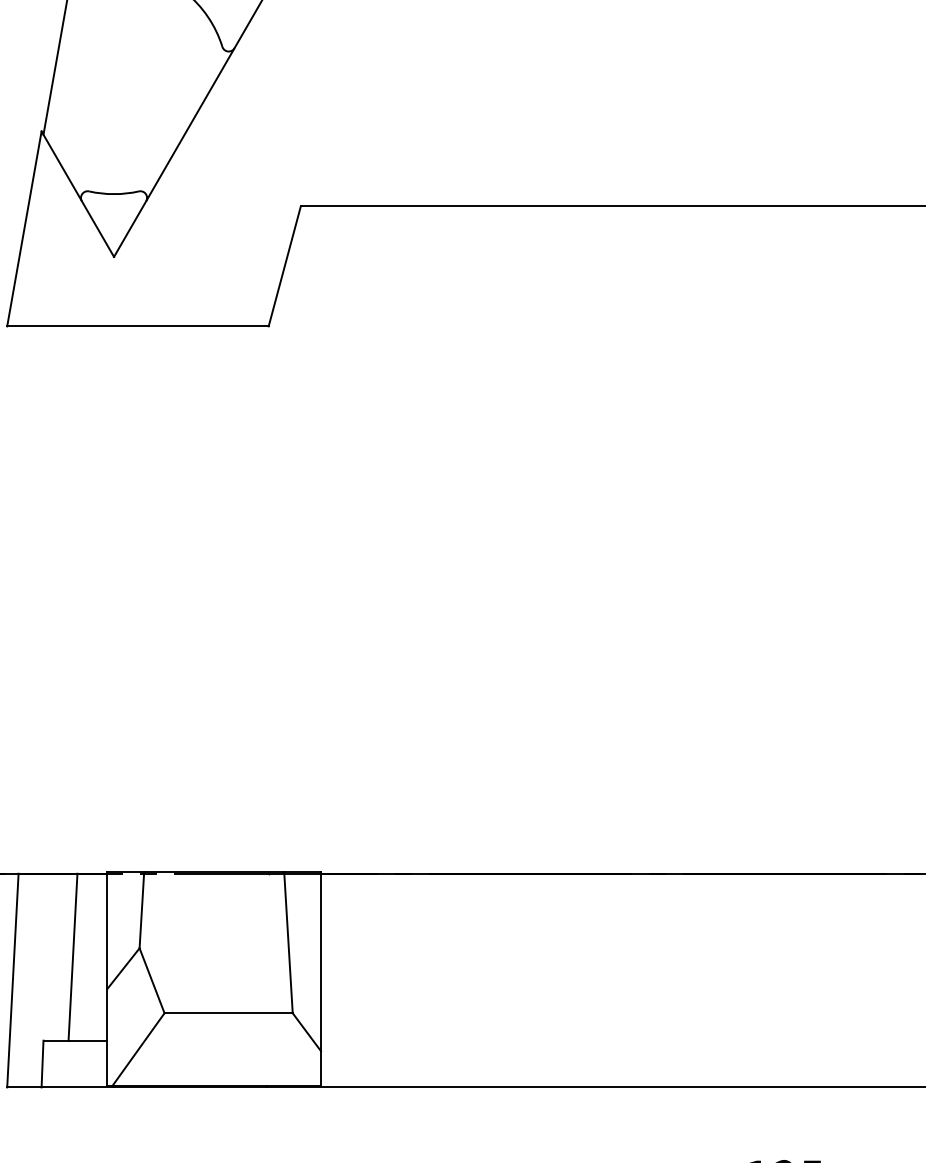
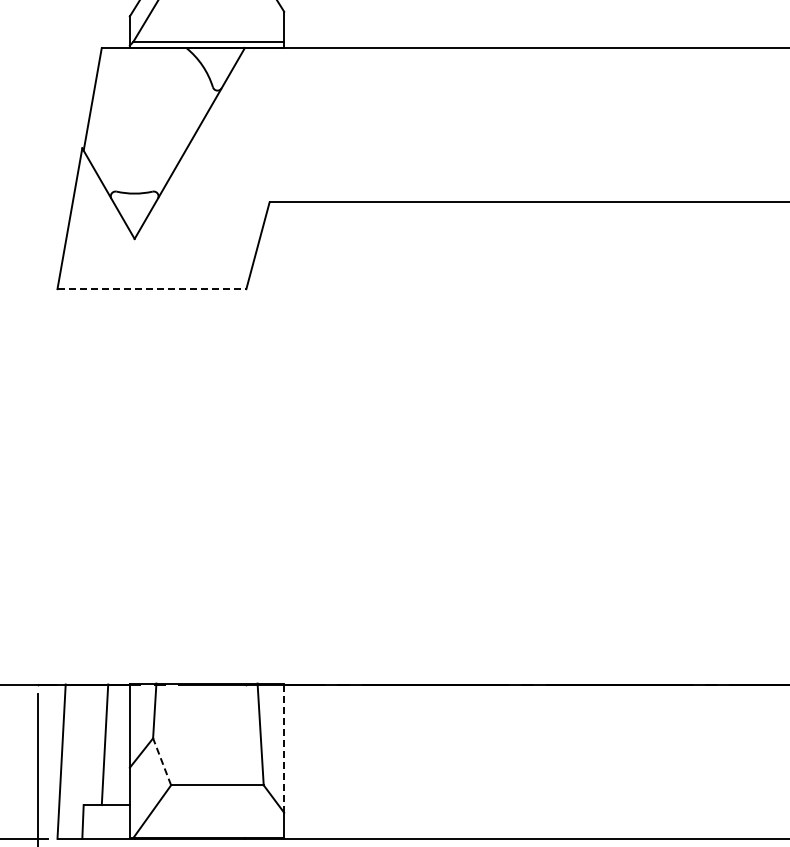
line: (138, 326) -> (152, 289), solid -> dashed
line: (321, 962) -> (284, 748), solid -> dashed
line: (151, 980) -> (161, 761), solid -> dashed

